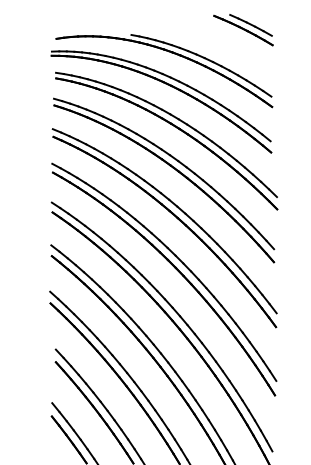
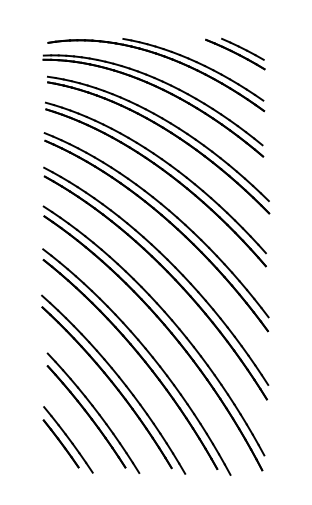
part: (243, 29) -> (235, 53), moved

